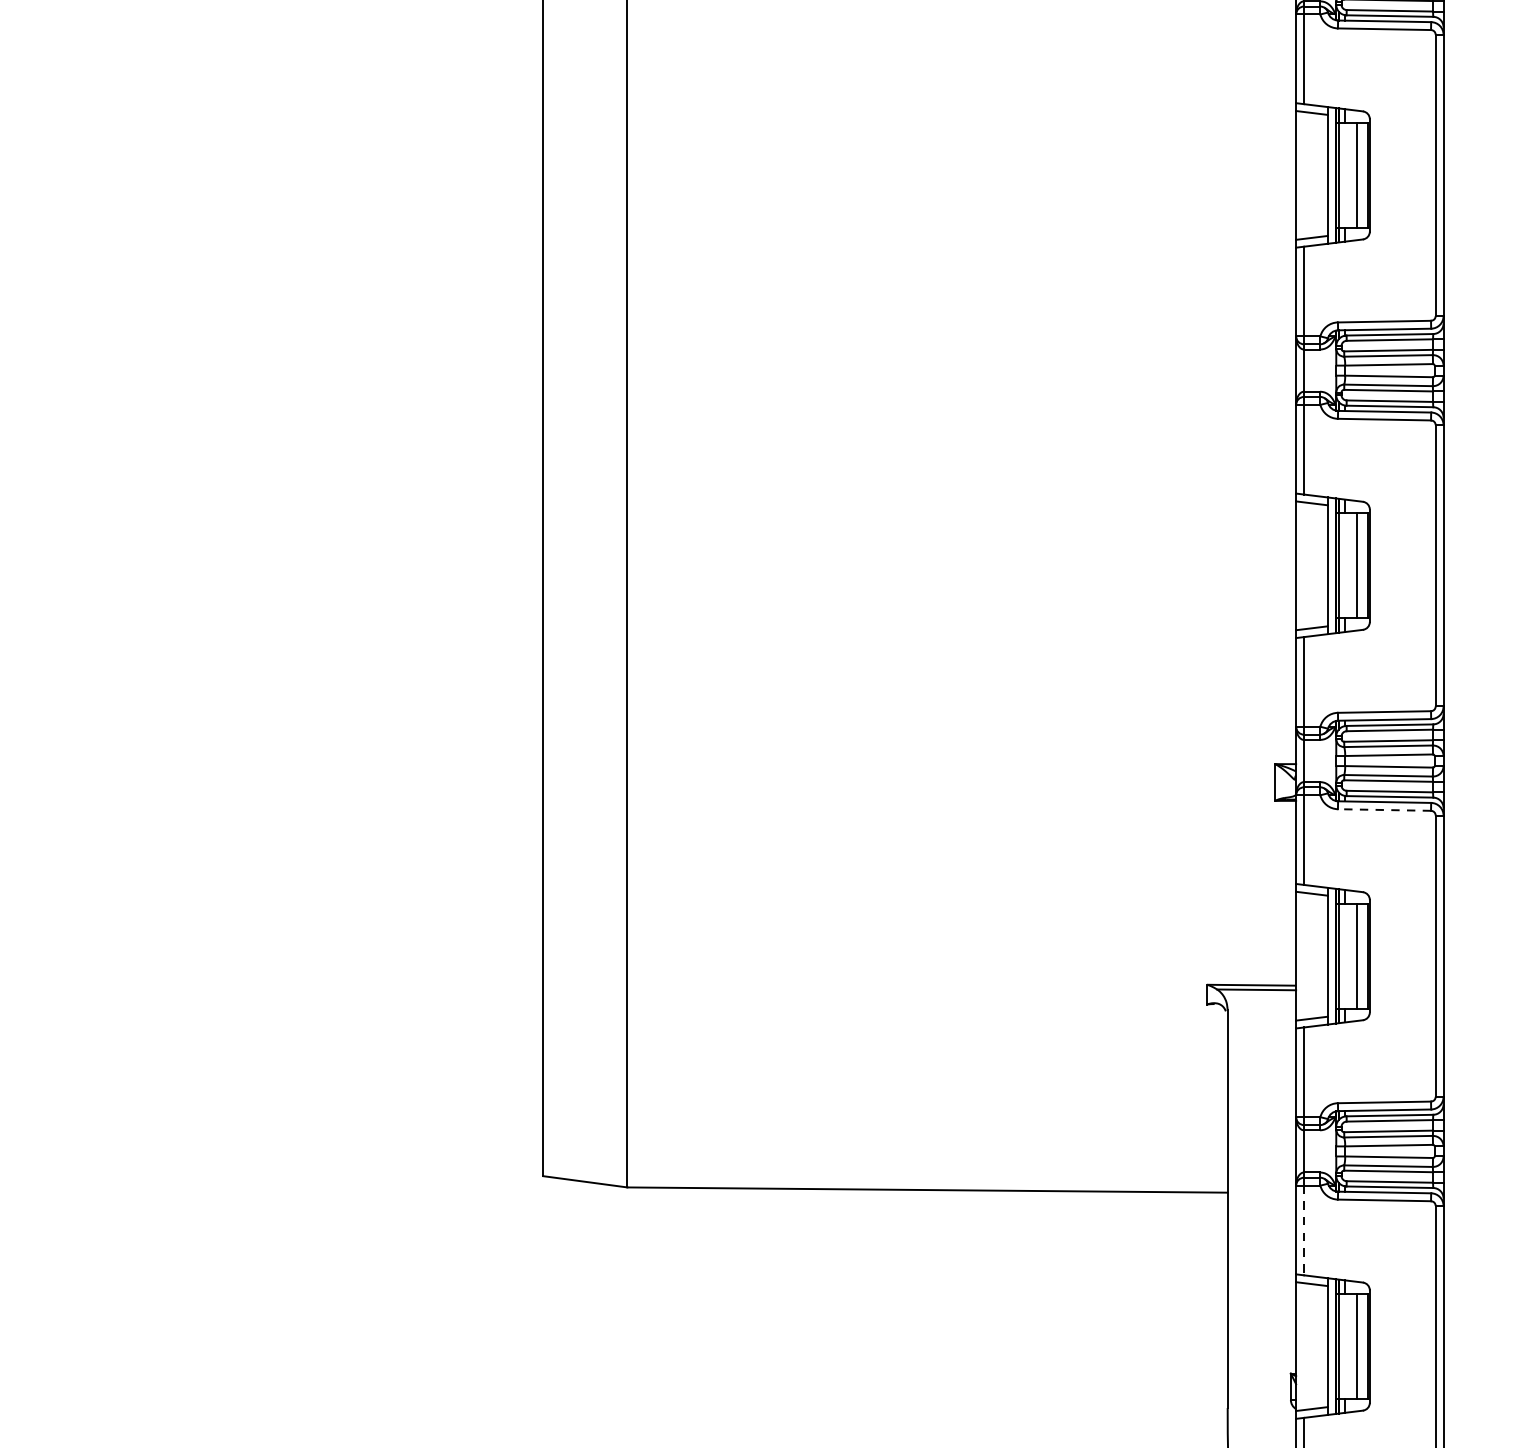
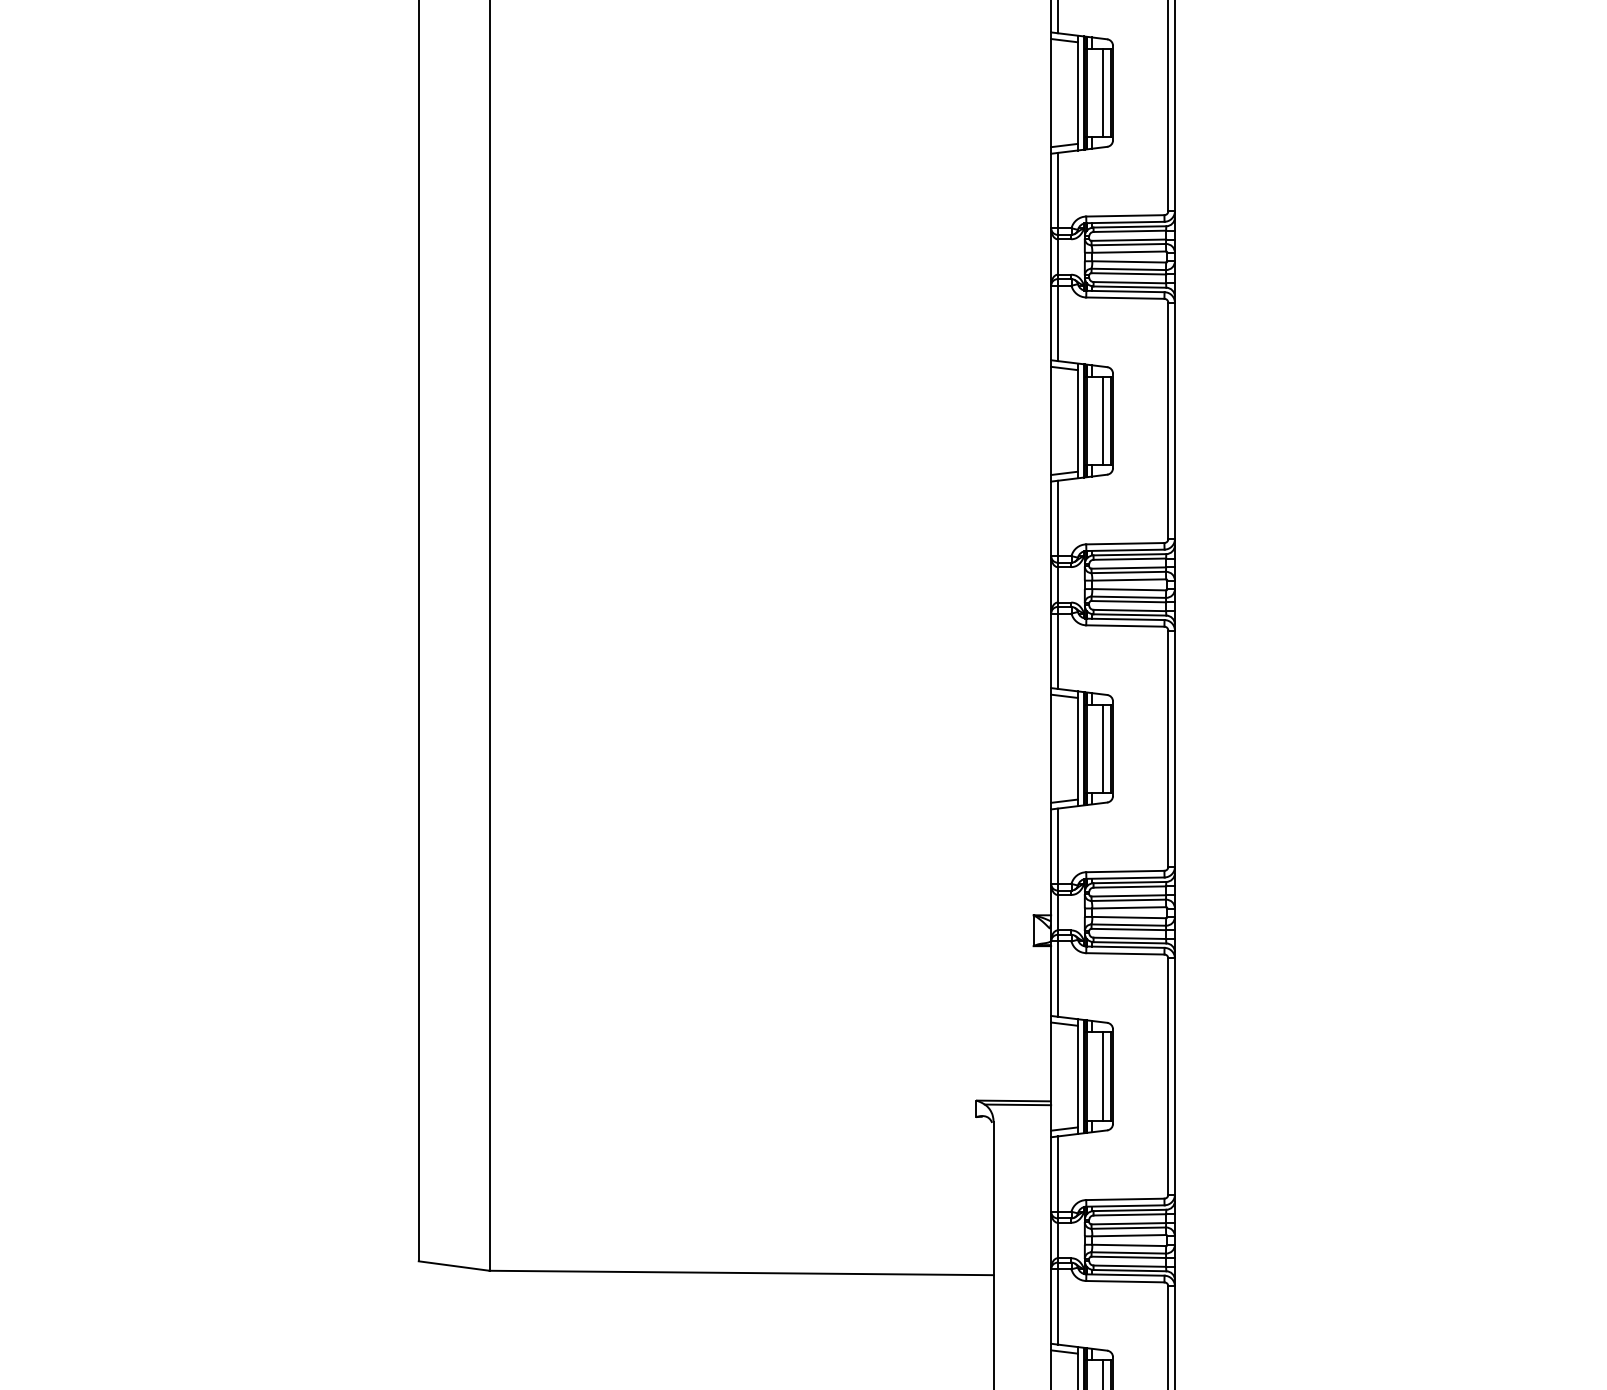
line: (1383, 809) -> (1124, 953), dashed -> solid
line: (1303, 1229) -> (1057, 1306), dashed -> solid

